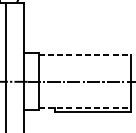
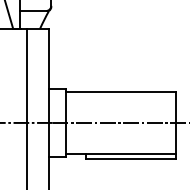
line: (84, 55) -> (120, 91), dashed -> solid
line: (84, 108) -> (120, 154), dashed -> solid

